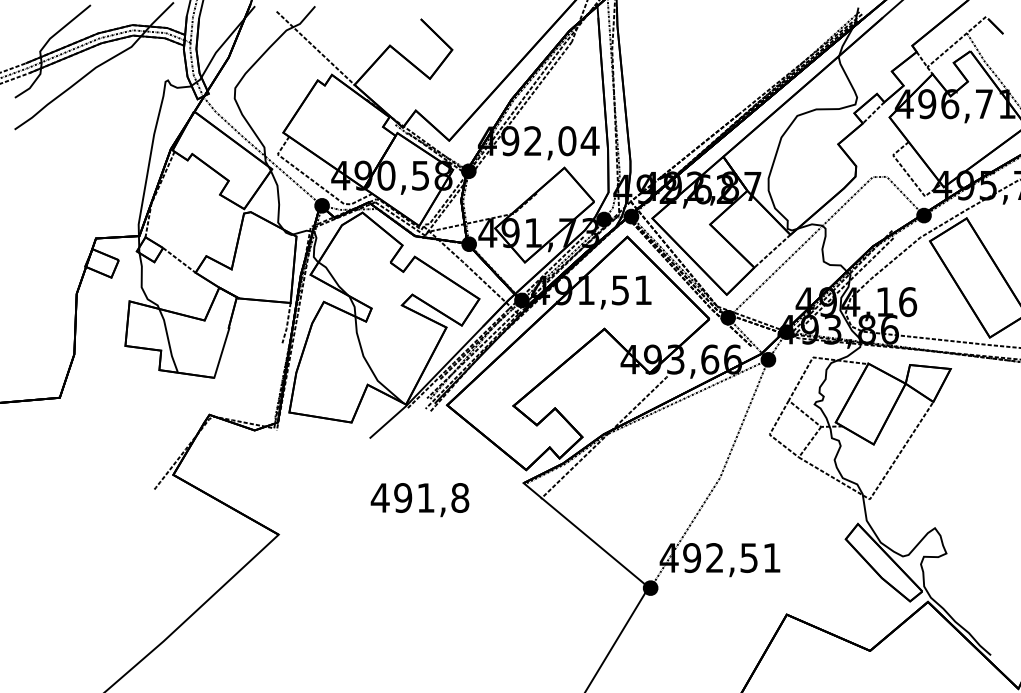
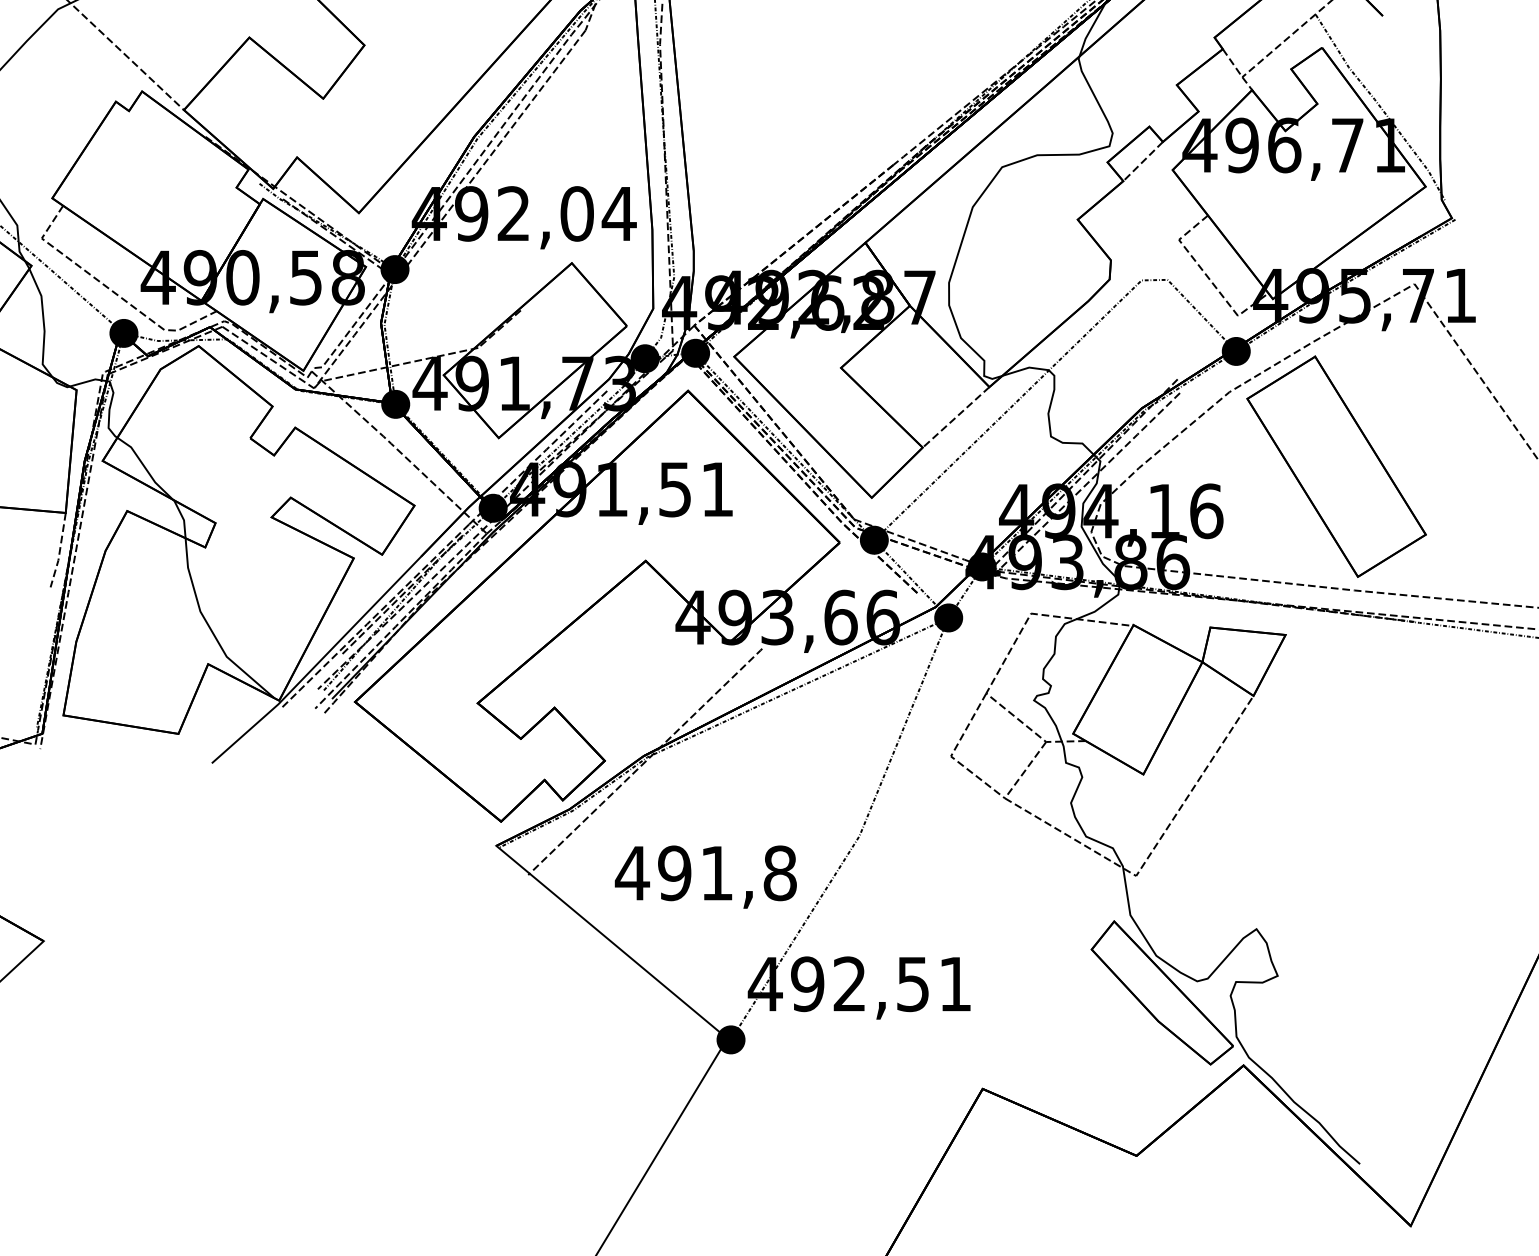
text: (419, 500) -> (704, 877), moved

